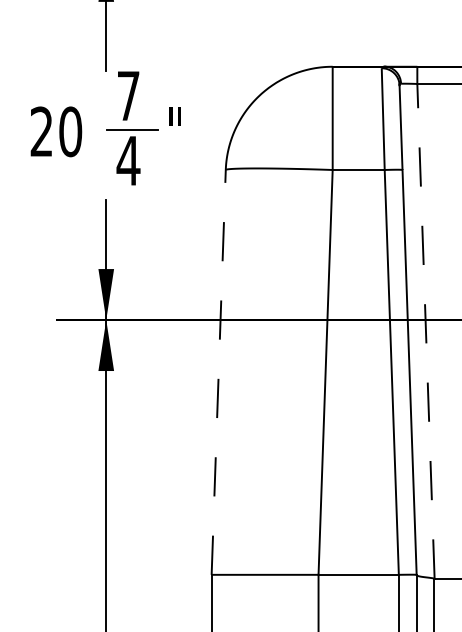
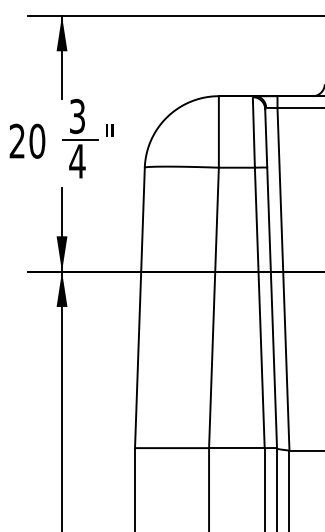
text: (128, 96) -> (77, 116), 7 -> 3
line: (426, 329) -> (283, 278), dashed -> solid
line: (218, 371) -> (139, 307), dashed -> solid

